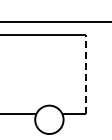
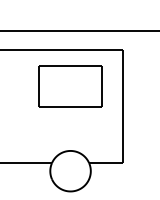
part: (49, 60) -> (70, 86), added
line: (85, 74) -> (122, 106), dashed -> solid

